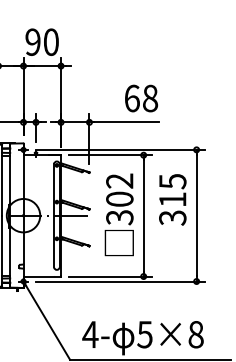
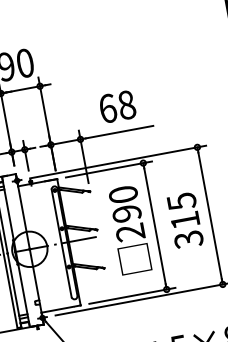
text: (141, 98) -> (117, 106), moved
text: (119, 199) -> (126, 213), 302 -> 290
text: (172, 199) -> (184, 220), moved

